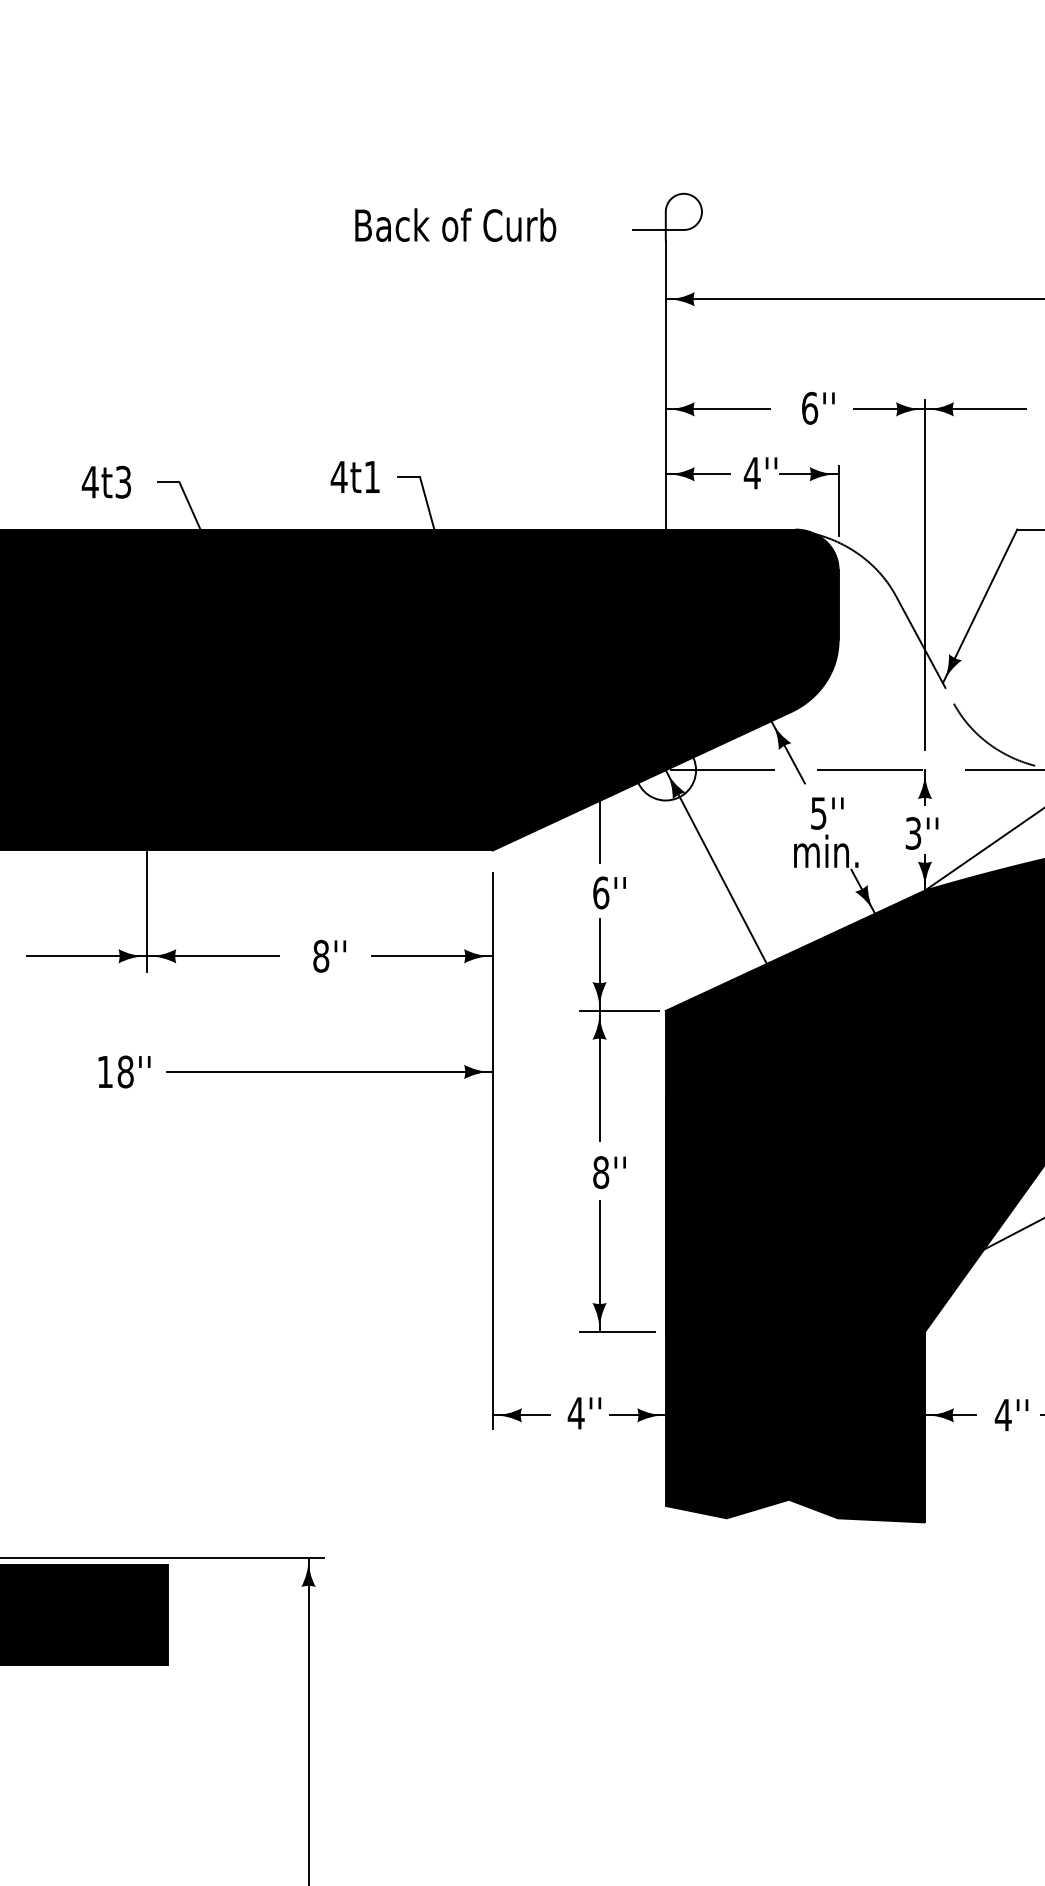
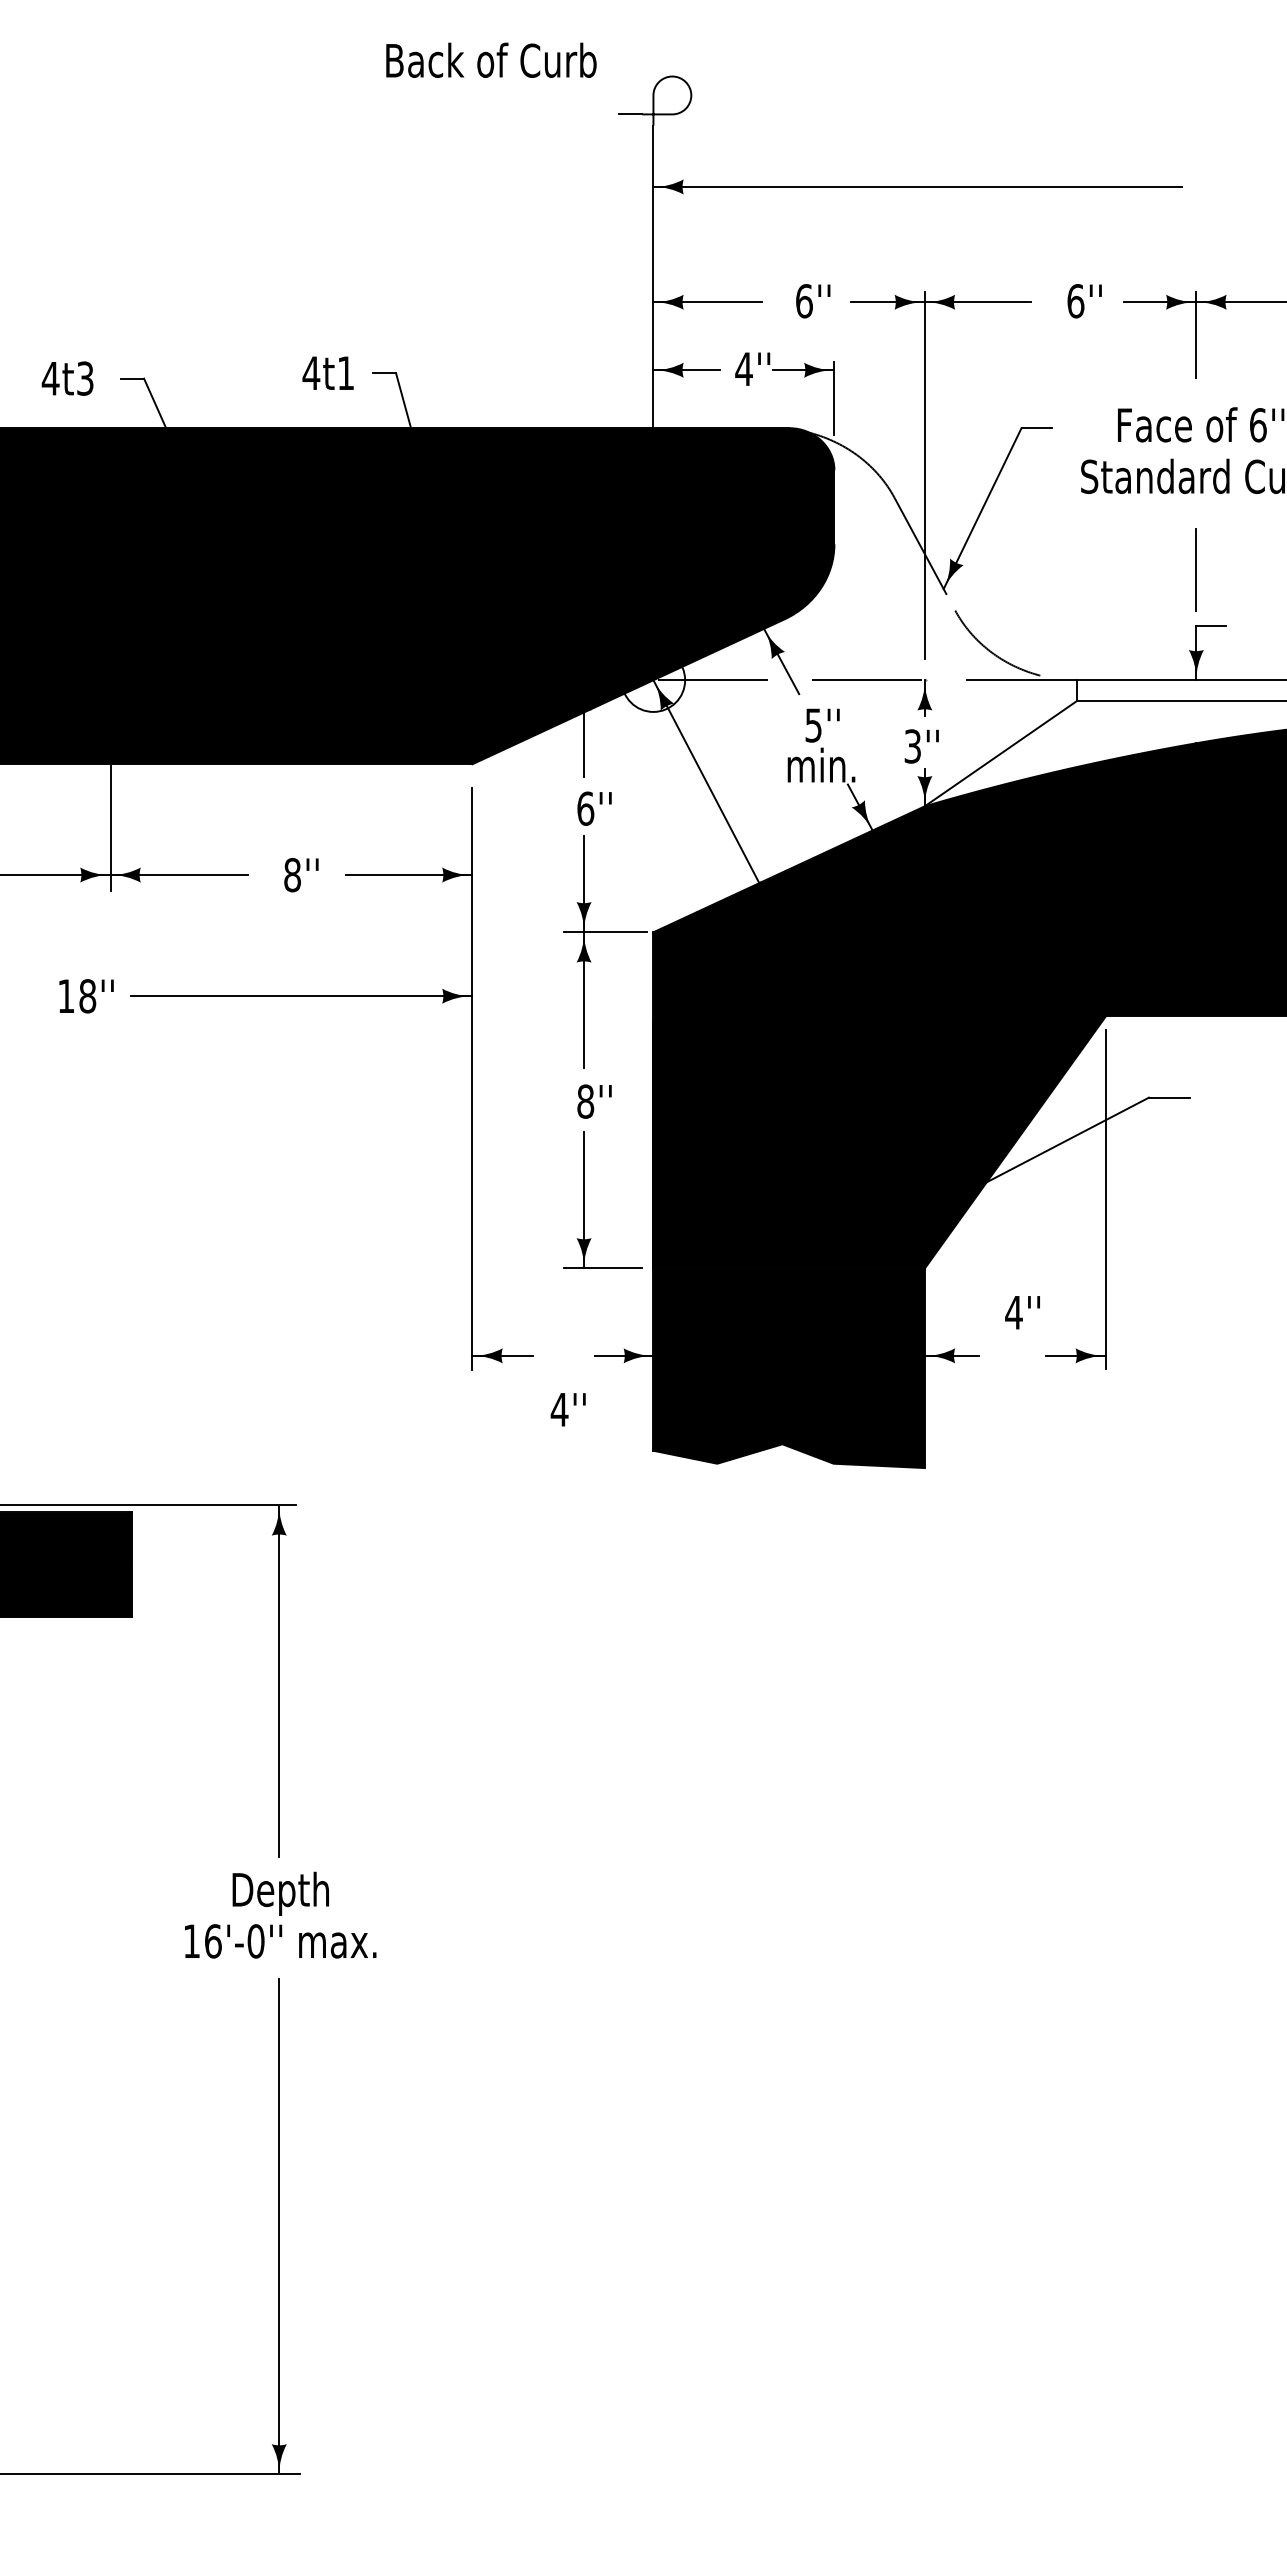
text: (455, 224) -> (491, 59), moved
text: (583, 1413) -> (567, 1409), moved
text: (1011, 1414) -> (1022, 1312), moved

